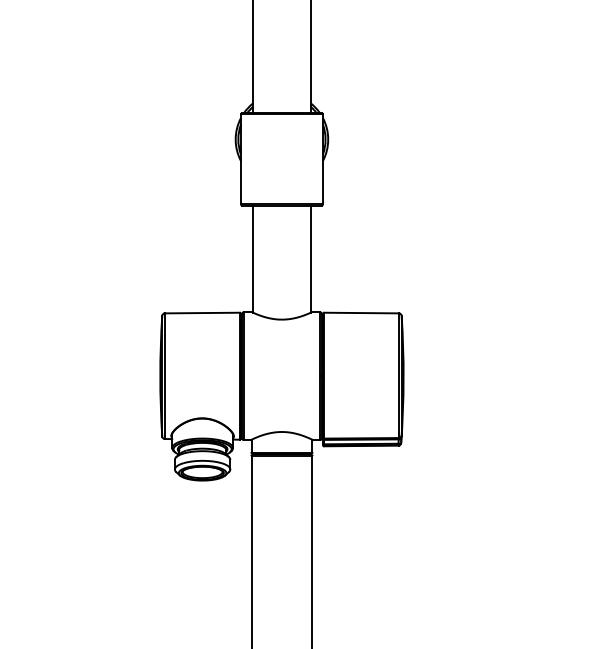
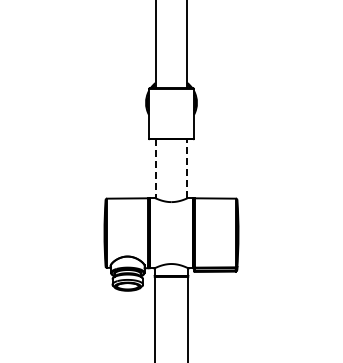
line: (311, 258) -> (187, 168), solid -> dashed
line: (252, 260) -> (155, 169), solid -> dashed

